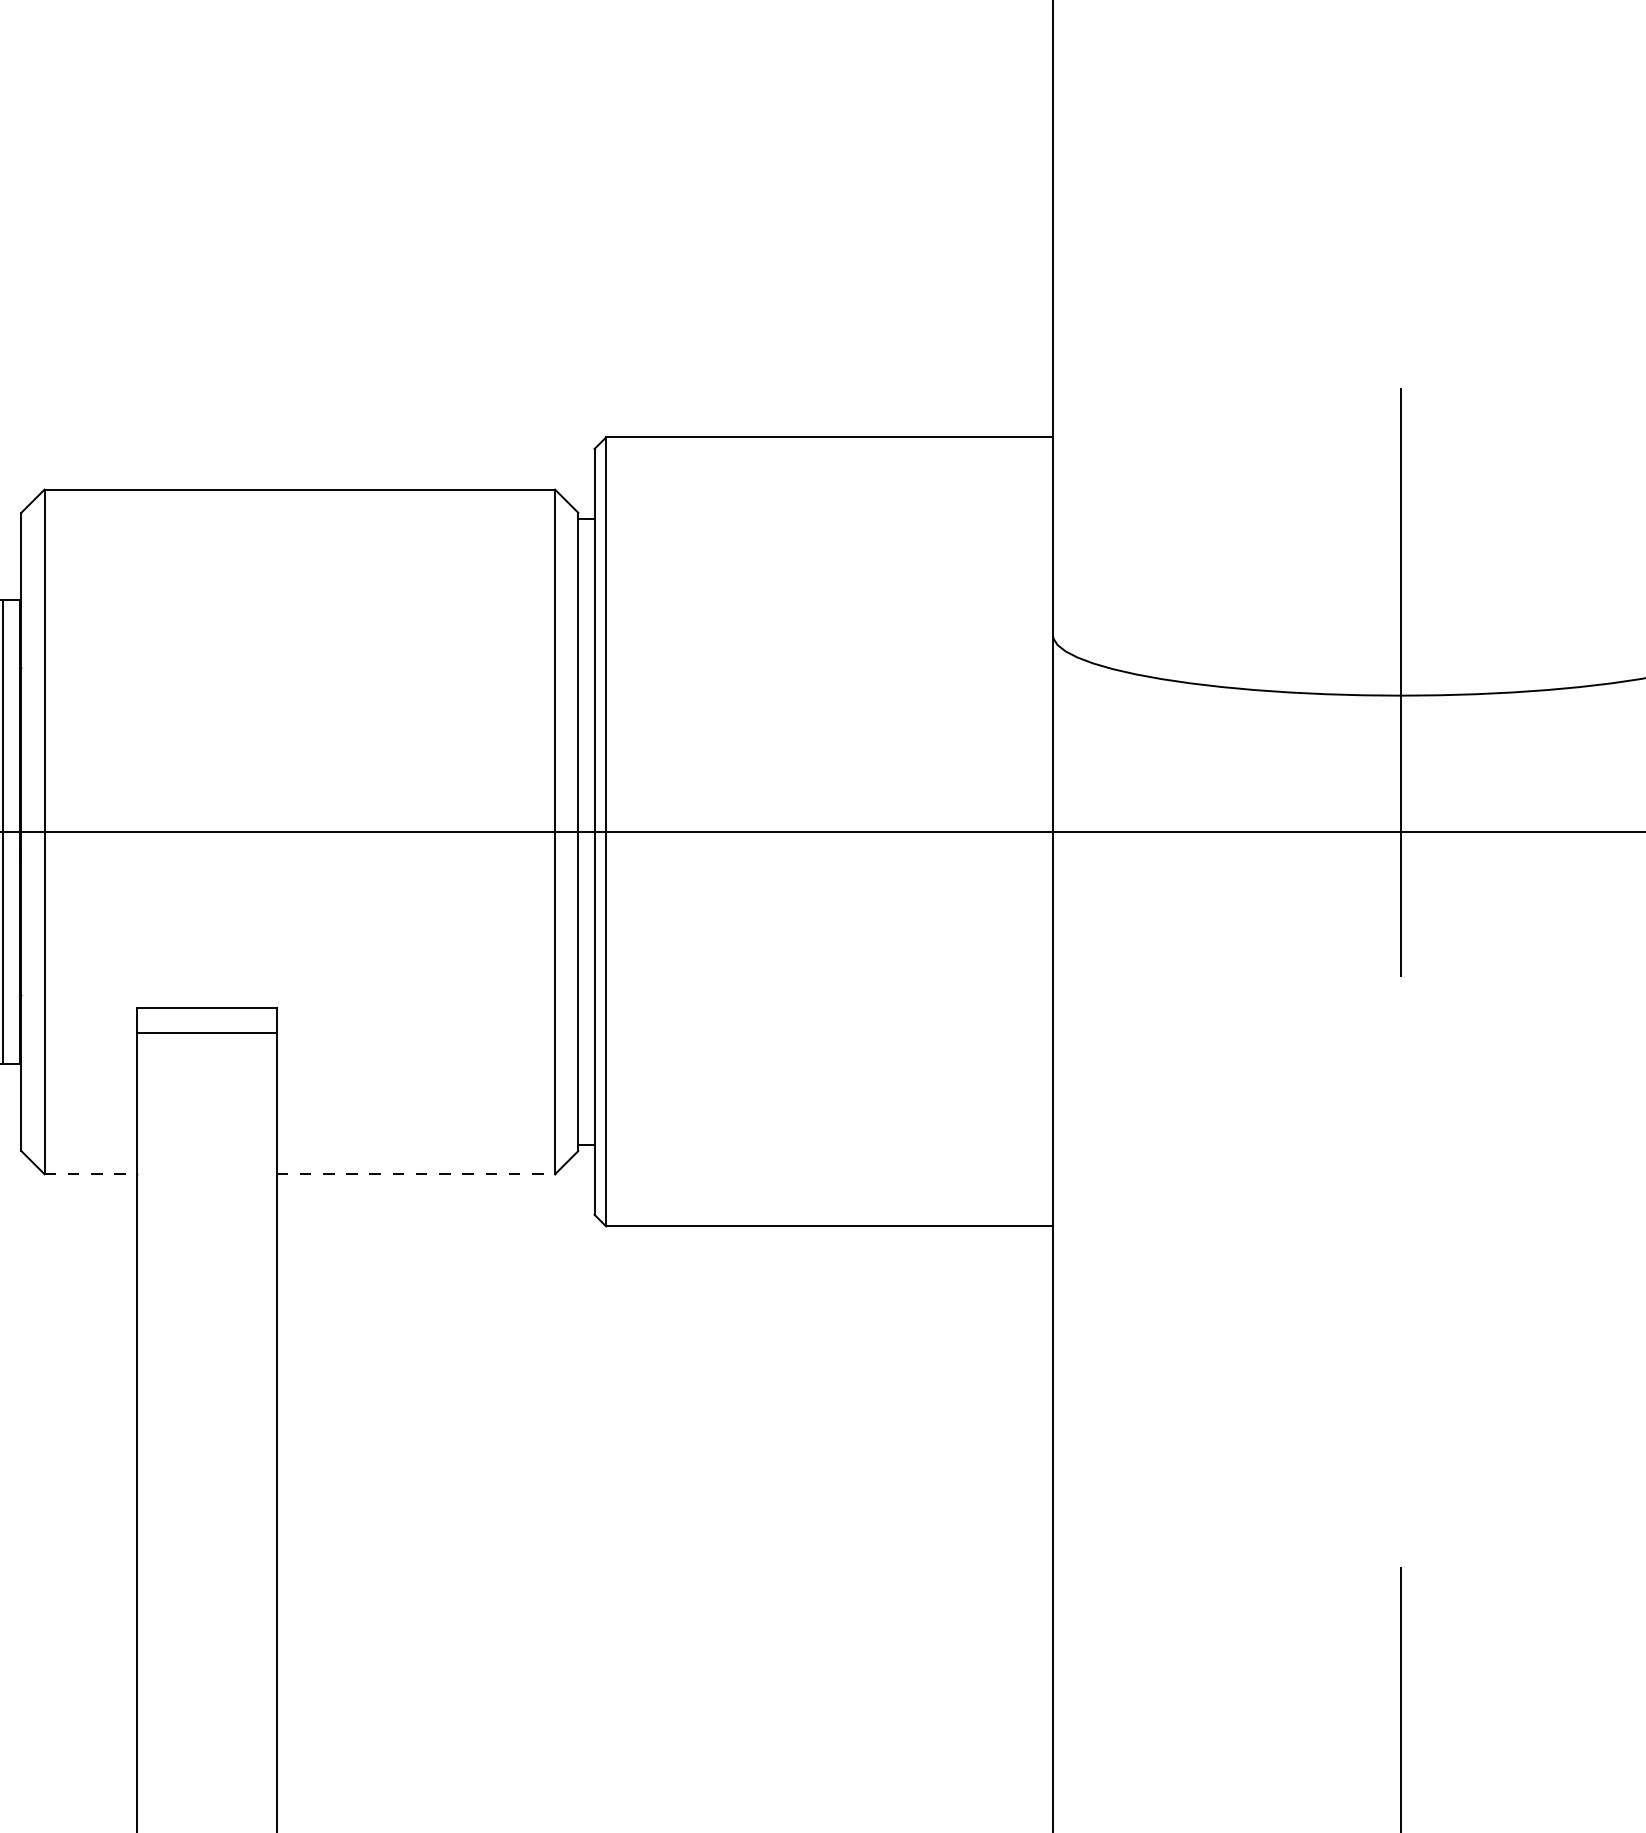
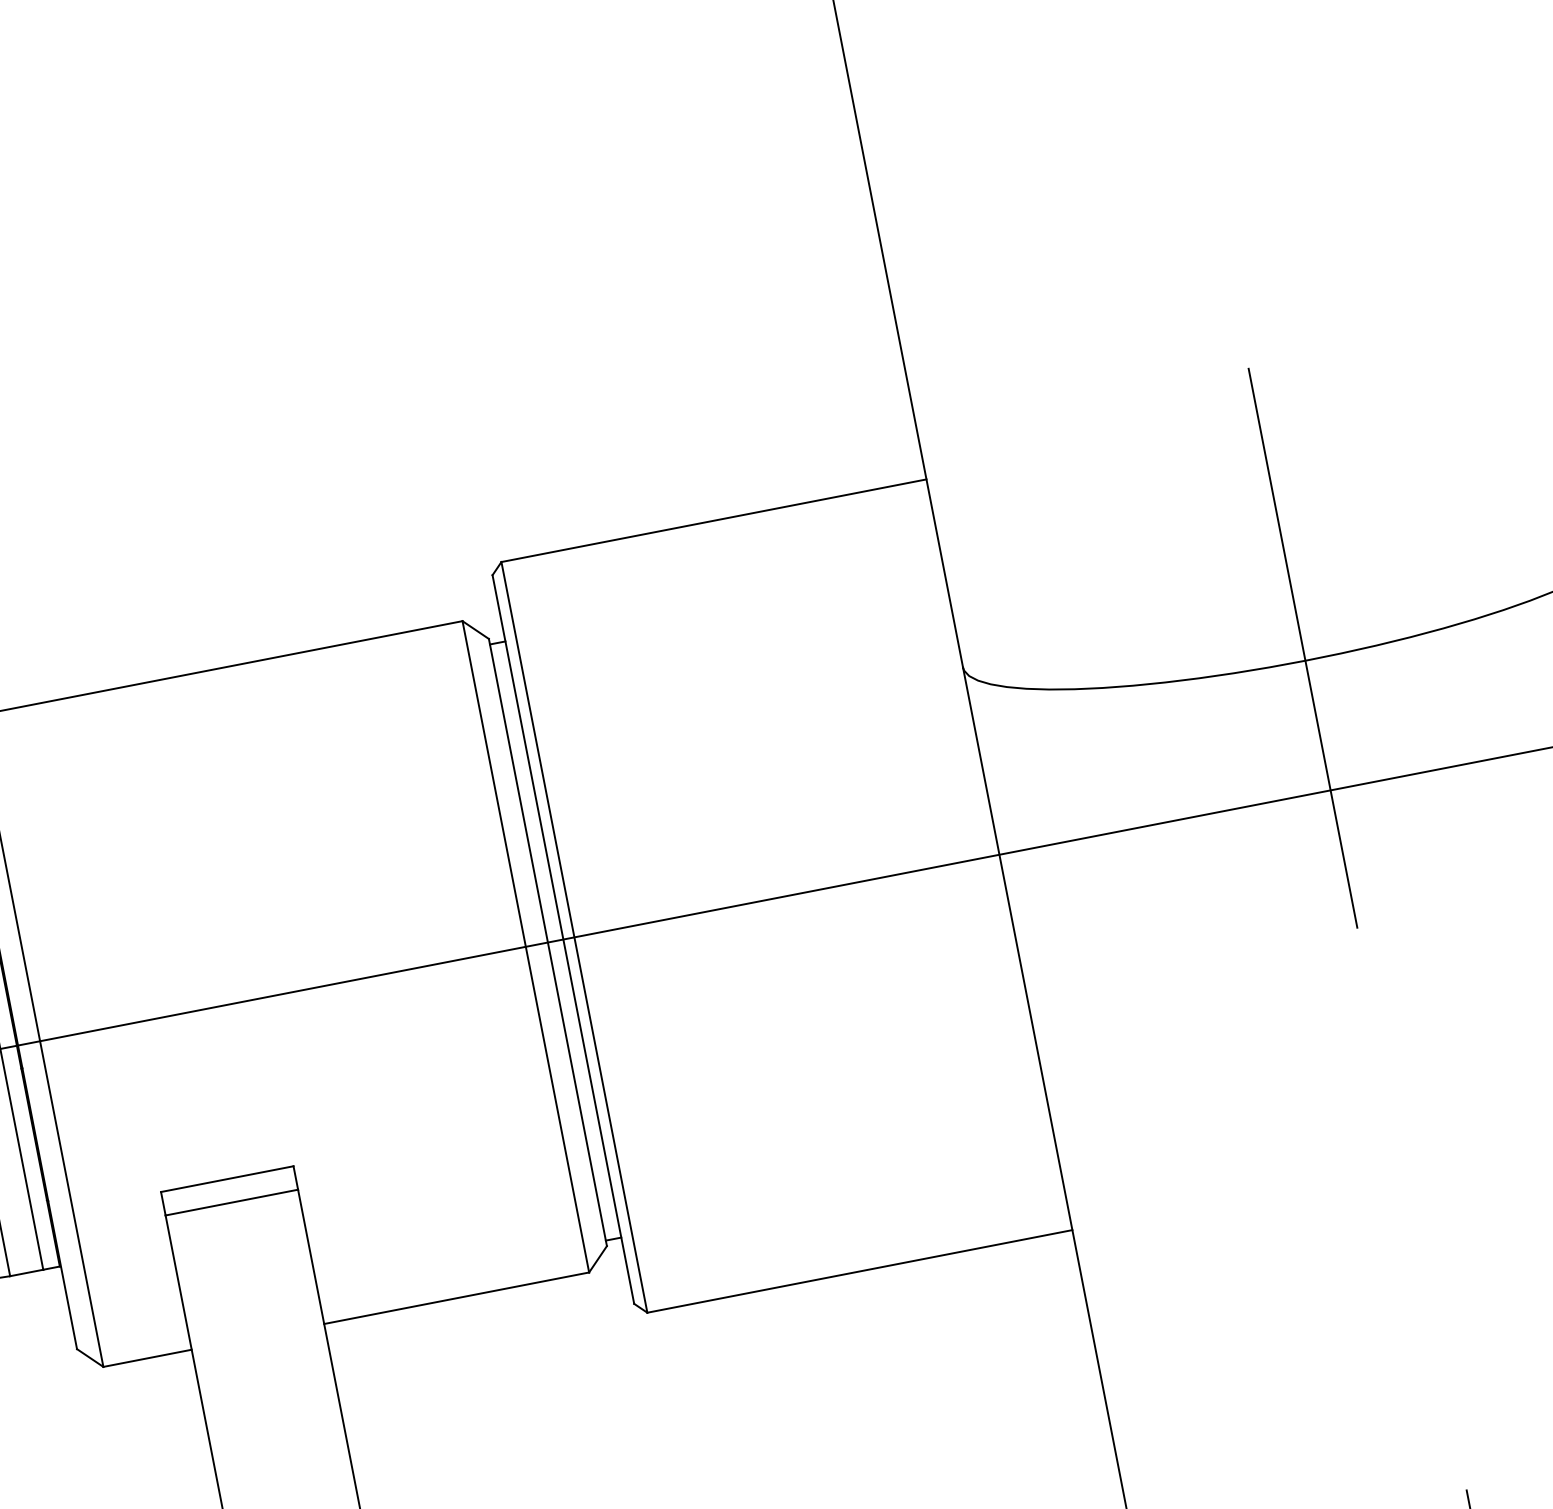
line: (91, 1174) -> (148, 1358), dashed -> solid
line: (416, 1174) -> (457, 1298), dashed -> solid

